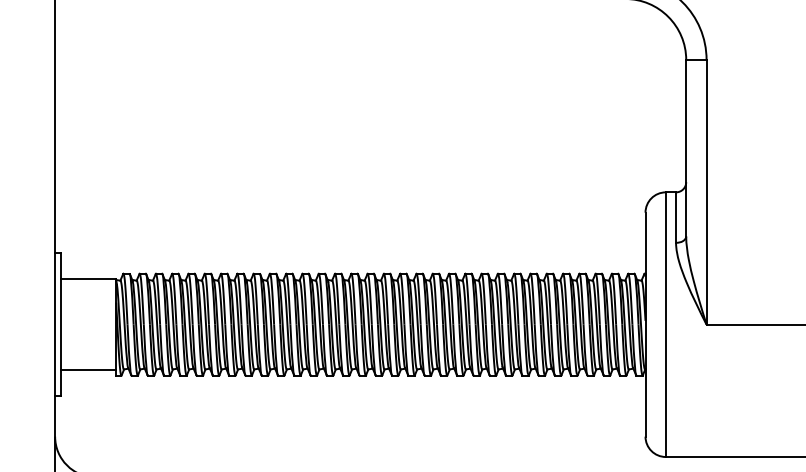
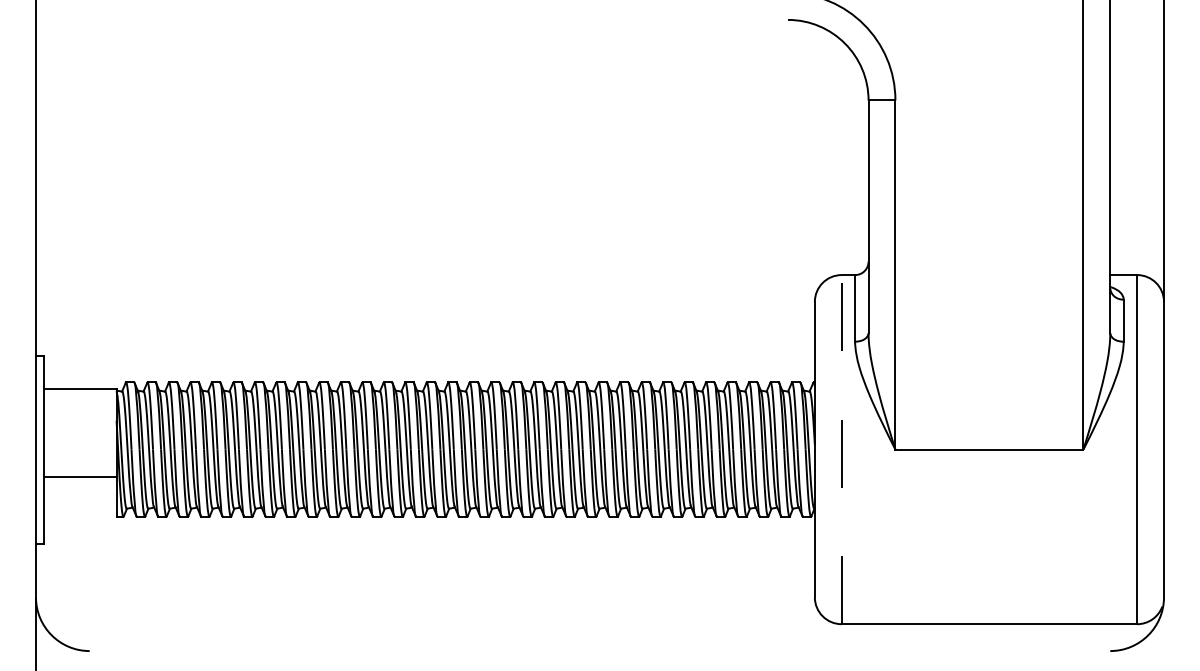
line: (665, 324) -> (841, 449), solid -> dashed
line: (88, 370) -> (80, 477), moved

